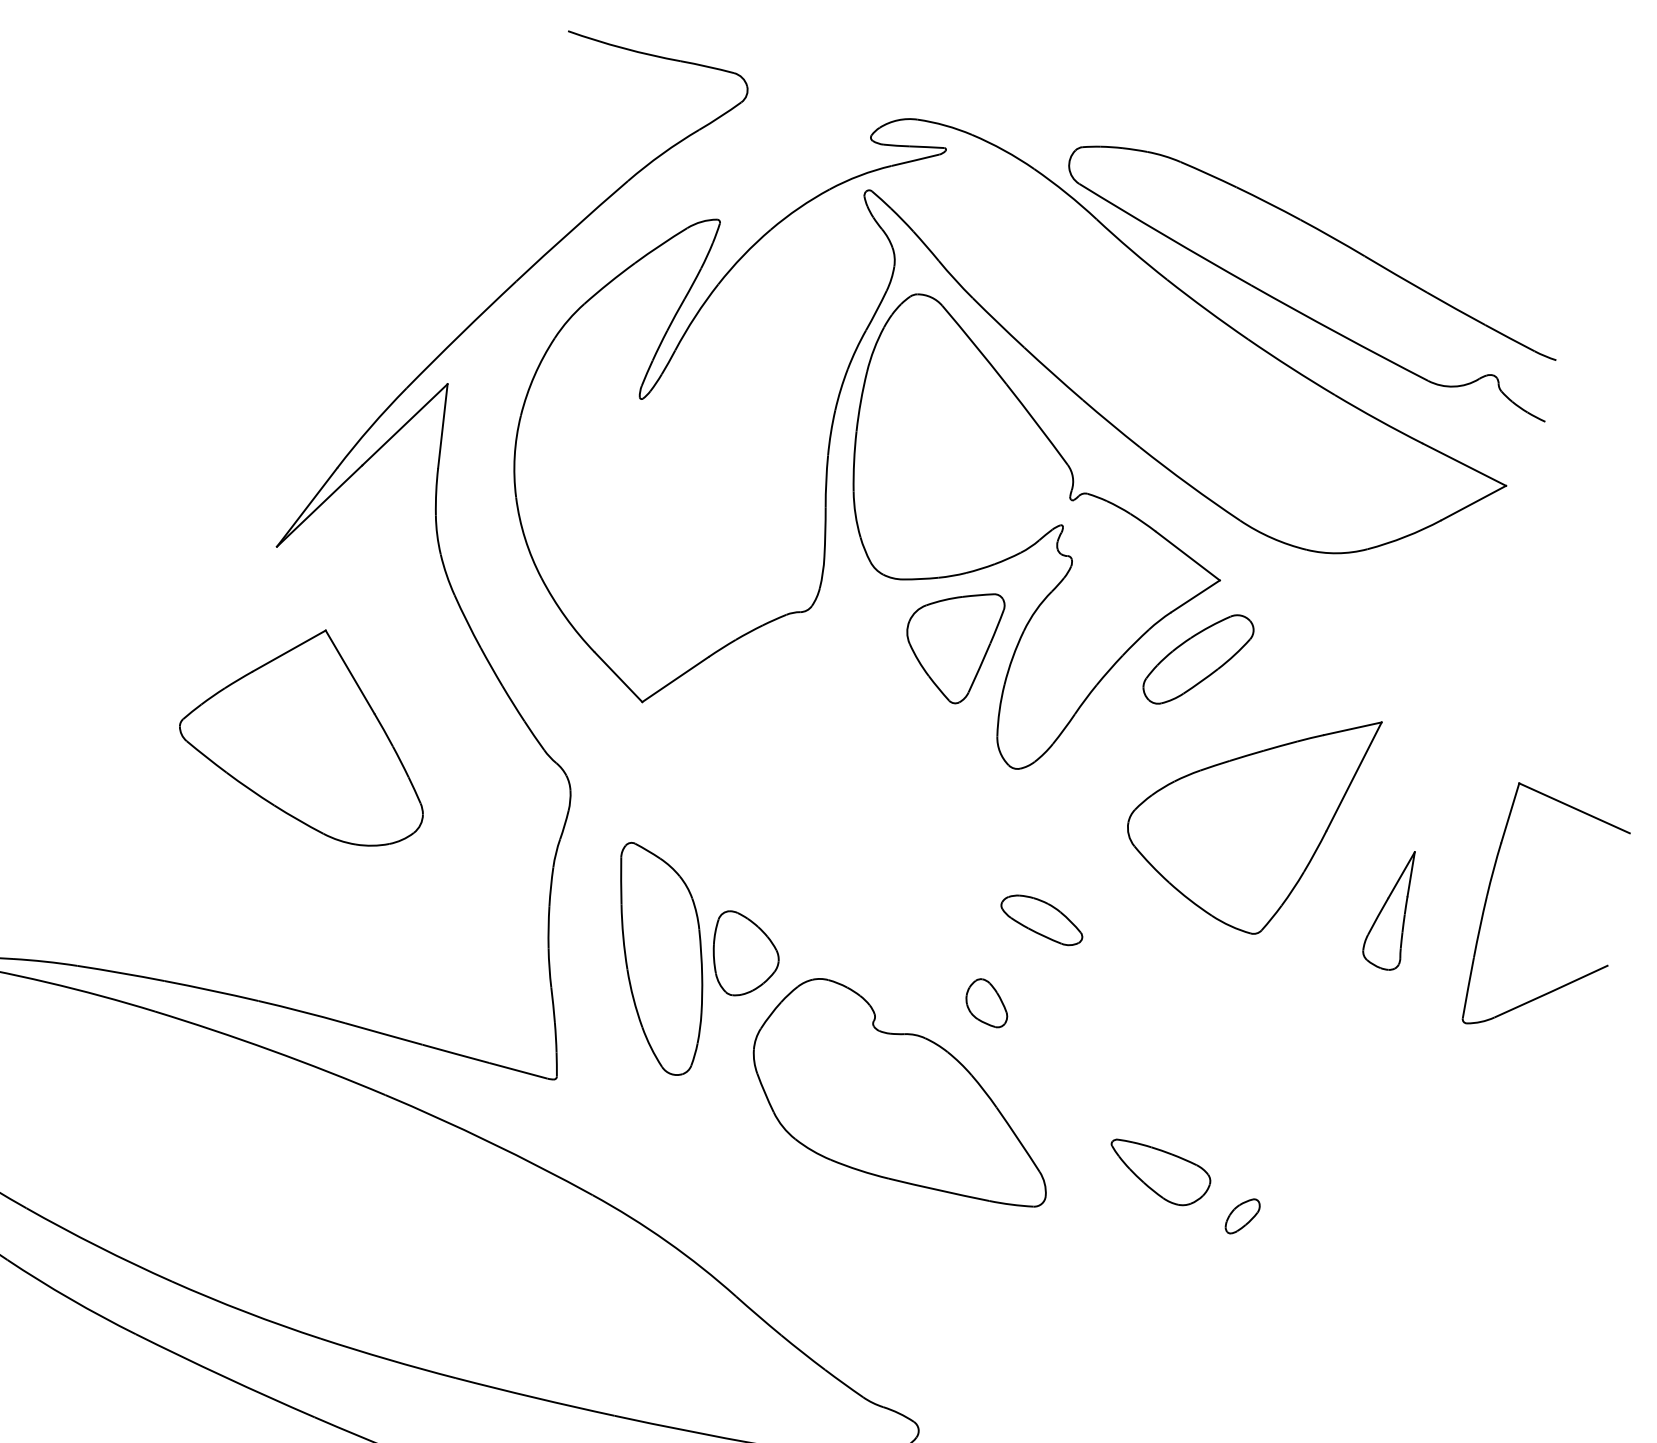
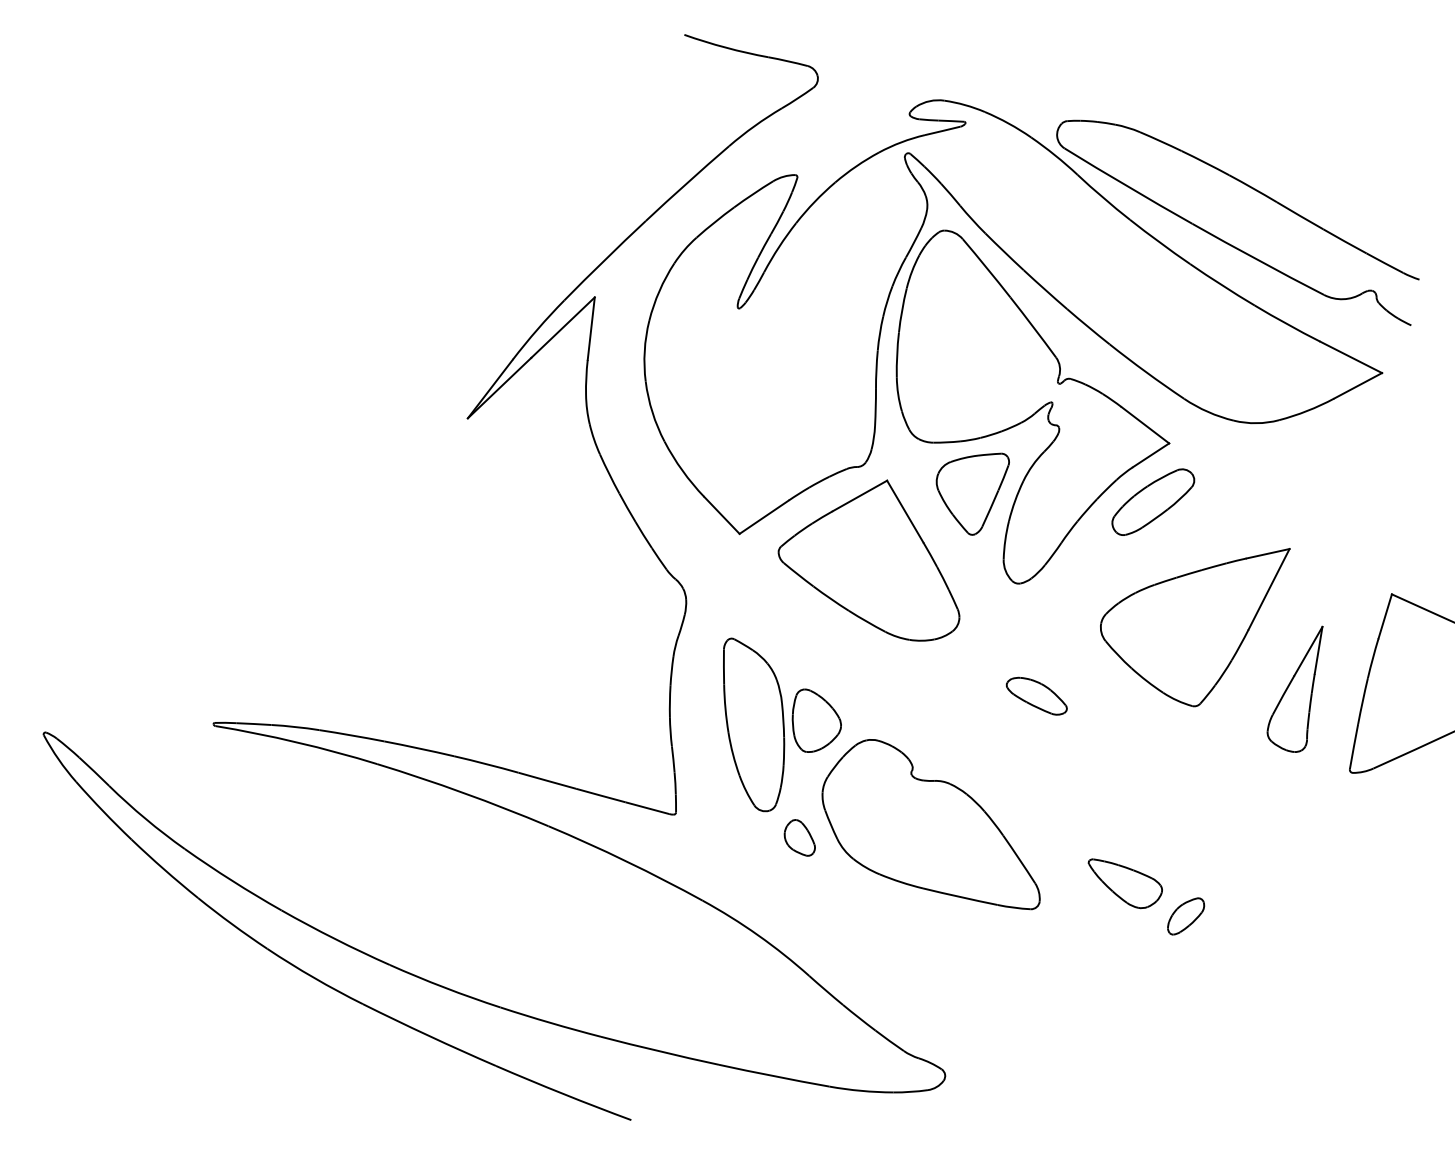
part: (300, 737) -> (868, 560), moved
part: (1388, 909) -> (1294, 688), size x1.43
part: (986, 1002) -> (799, 837), moved
part: (1243, 1216) -> (1186, 916), size x1.43

